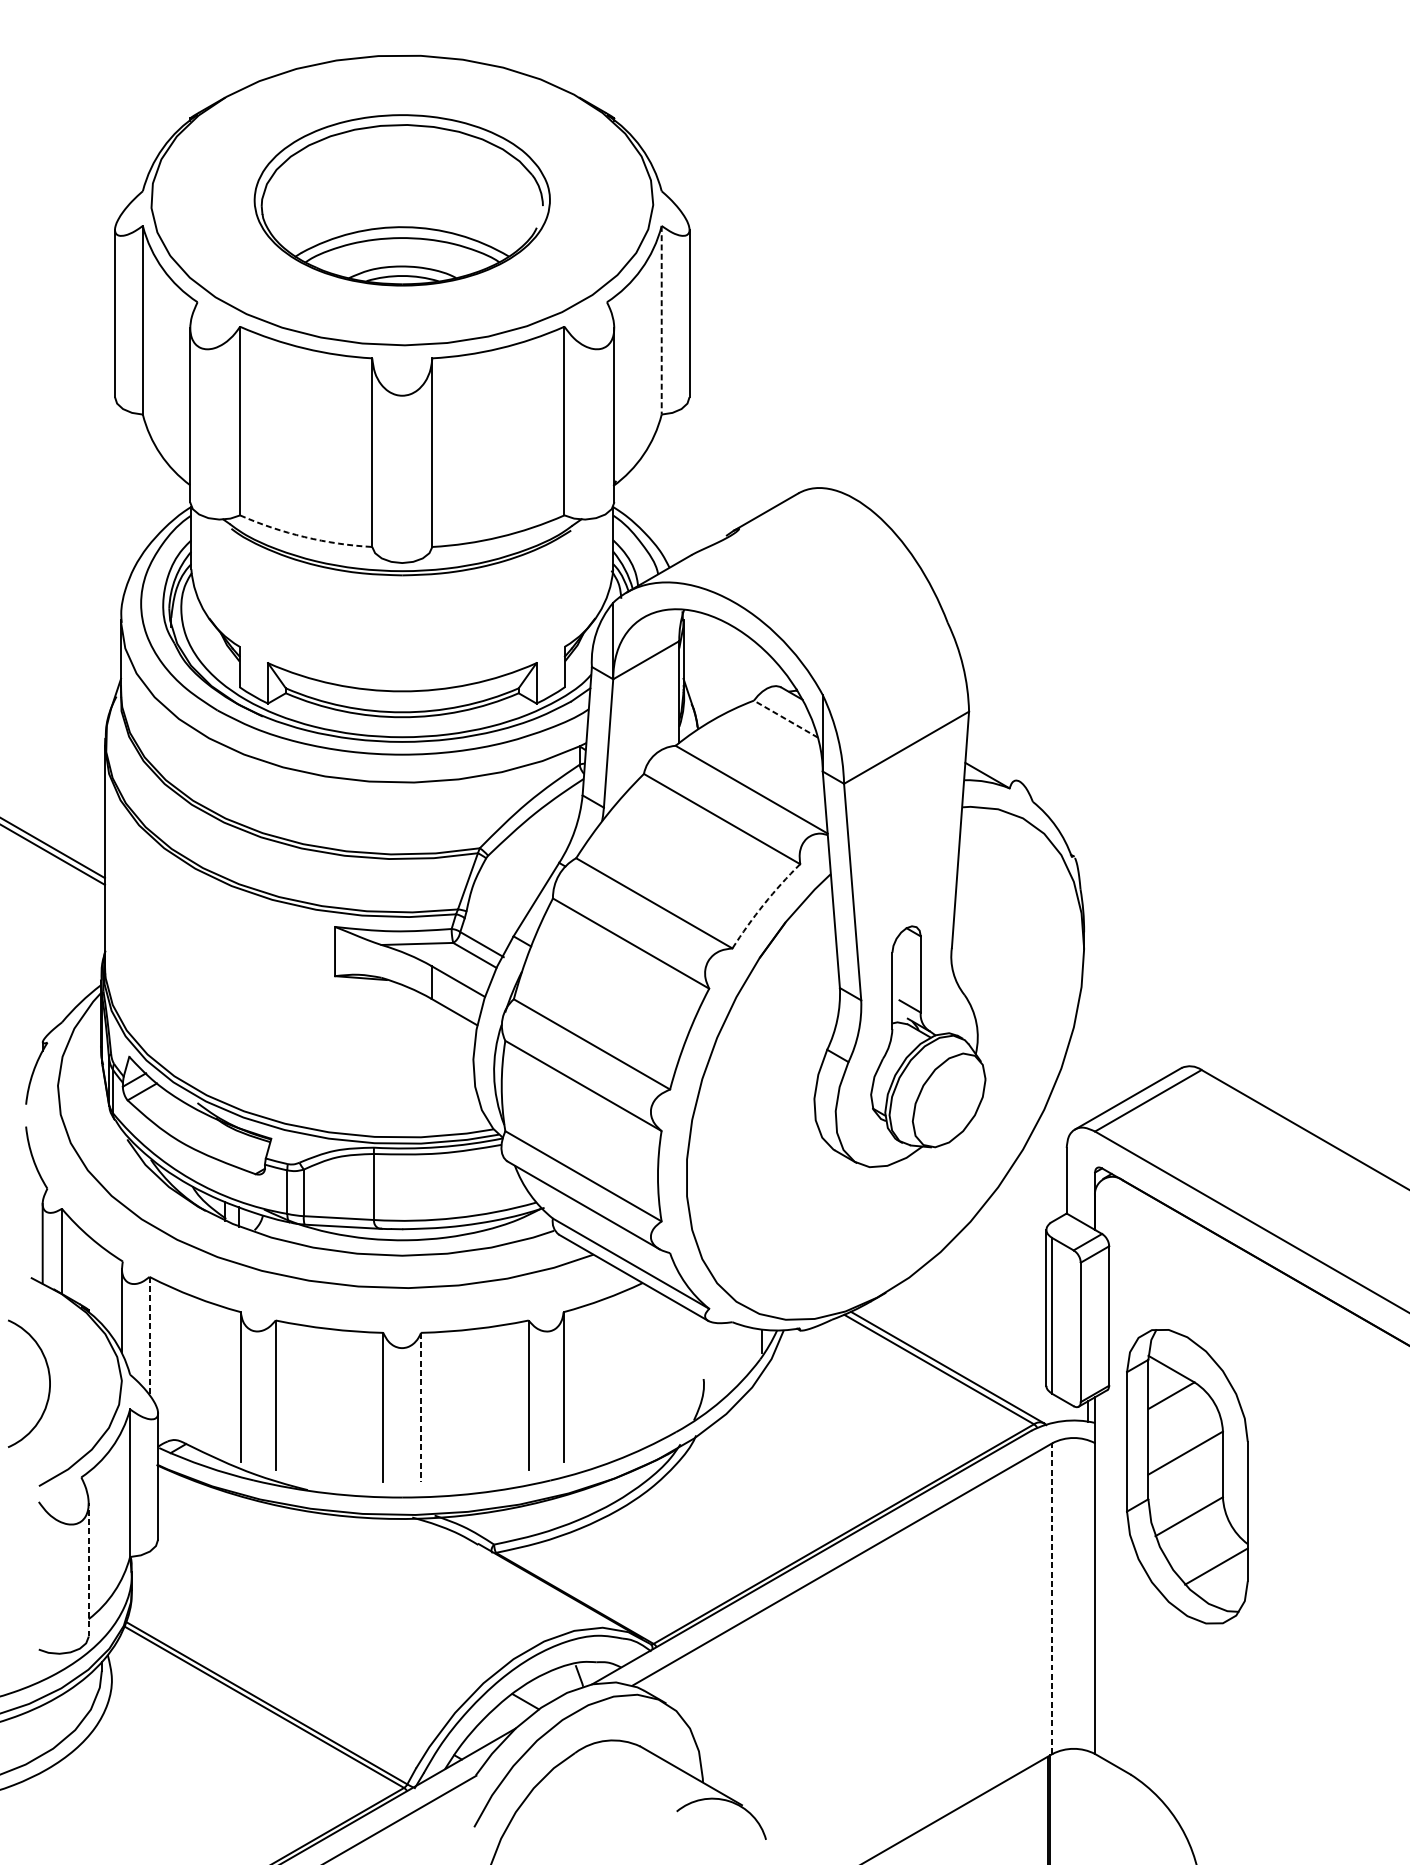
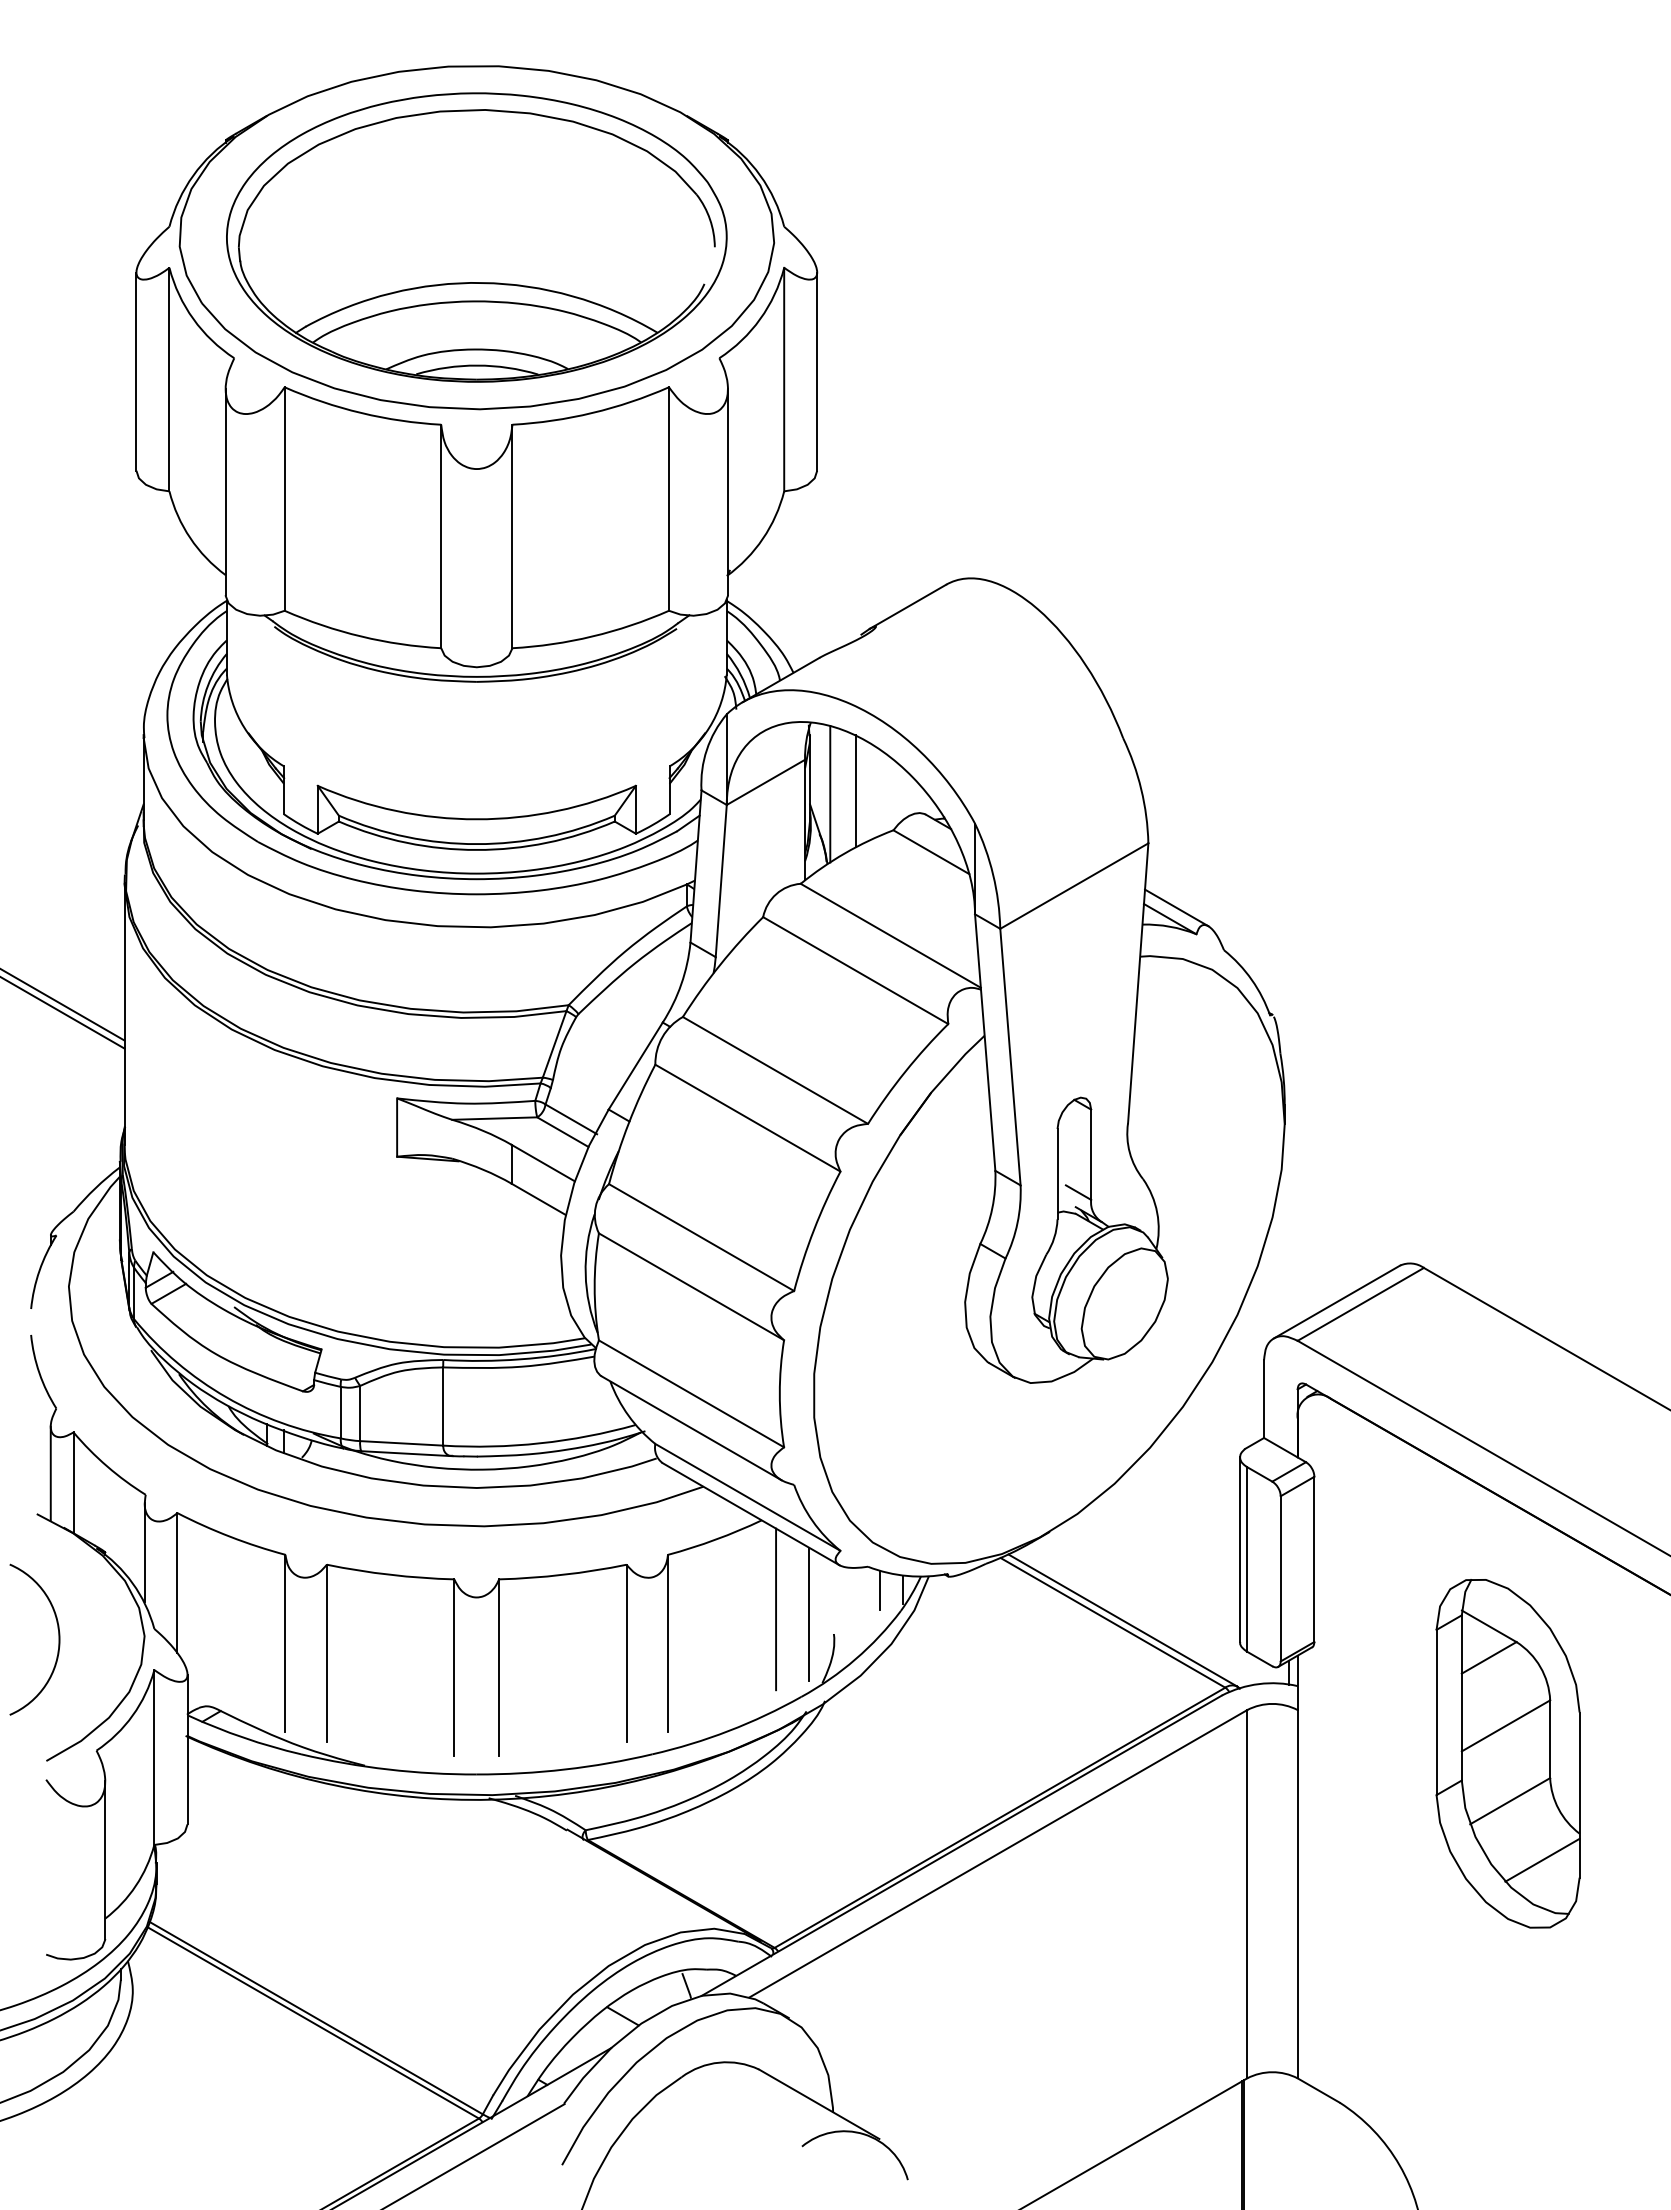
part: (402, 200) -> (476, 237), size x1.43
line: (661, 320) -> (784, 379), dashed -> solid
arc: (304, 537) -> (361, 636), dashed -> solid
line: (721, 667) -> (855, 791), added
line: (700, 669) -> (830, 793), added
line: (786, 719) -> (931, 852), dashed -> solid
line: (992, 765) -> (1176, 907), added
arc: (764, 904) -> (905, 1071), dashed -> solid
line: (149, 1336) -> (177, 1583), dashed -> solid
line: (742, 1341) -> (880, 1589), added
line: (655, 1358) -> (776, 1609), added
line: (682, 1361) -> (808, 1613), added
line: (421, 1408) -> (499, 1668), dashed -> solid
part: (1186, 1476) -> (1507, 1753), moved
line: (88, 1570) -> (105, 1860), dashed -> solid
line: (1052, 1597) -> (1247, 1893), dashed -> solid

